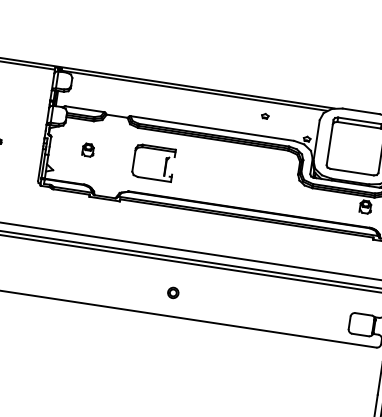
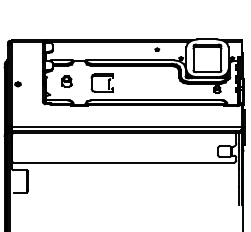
part: (87, 149) -> (66, 81), size x1.6
part: (172, 291) -> (122, 149), removed

